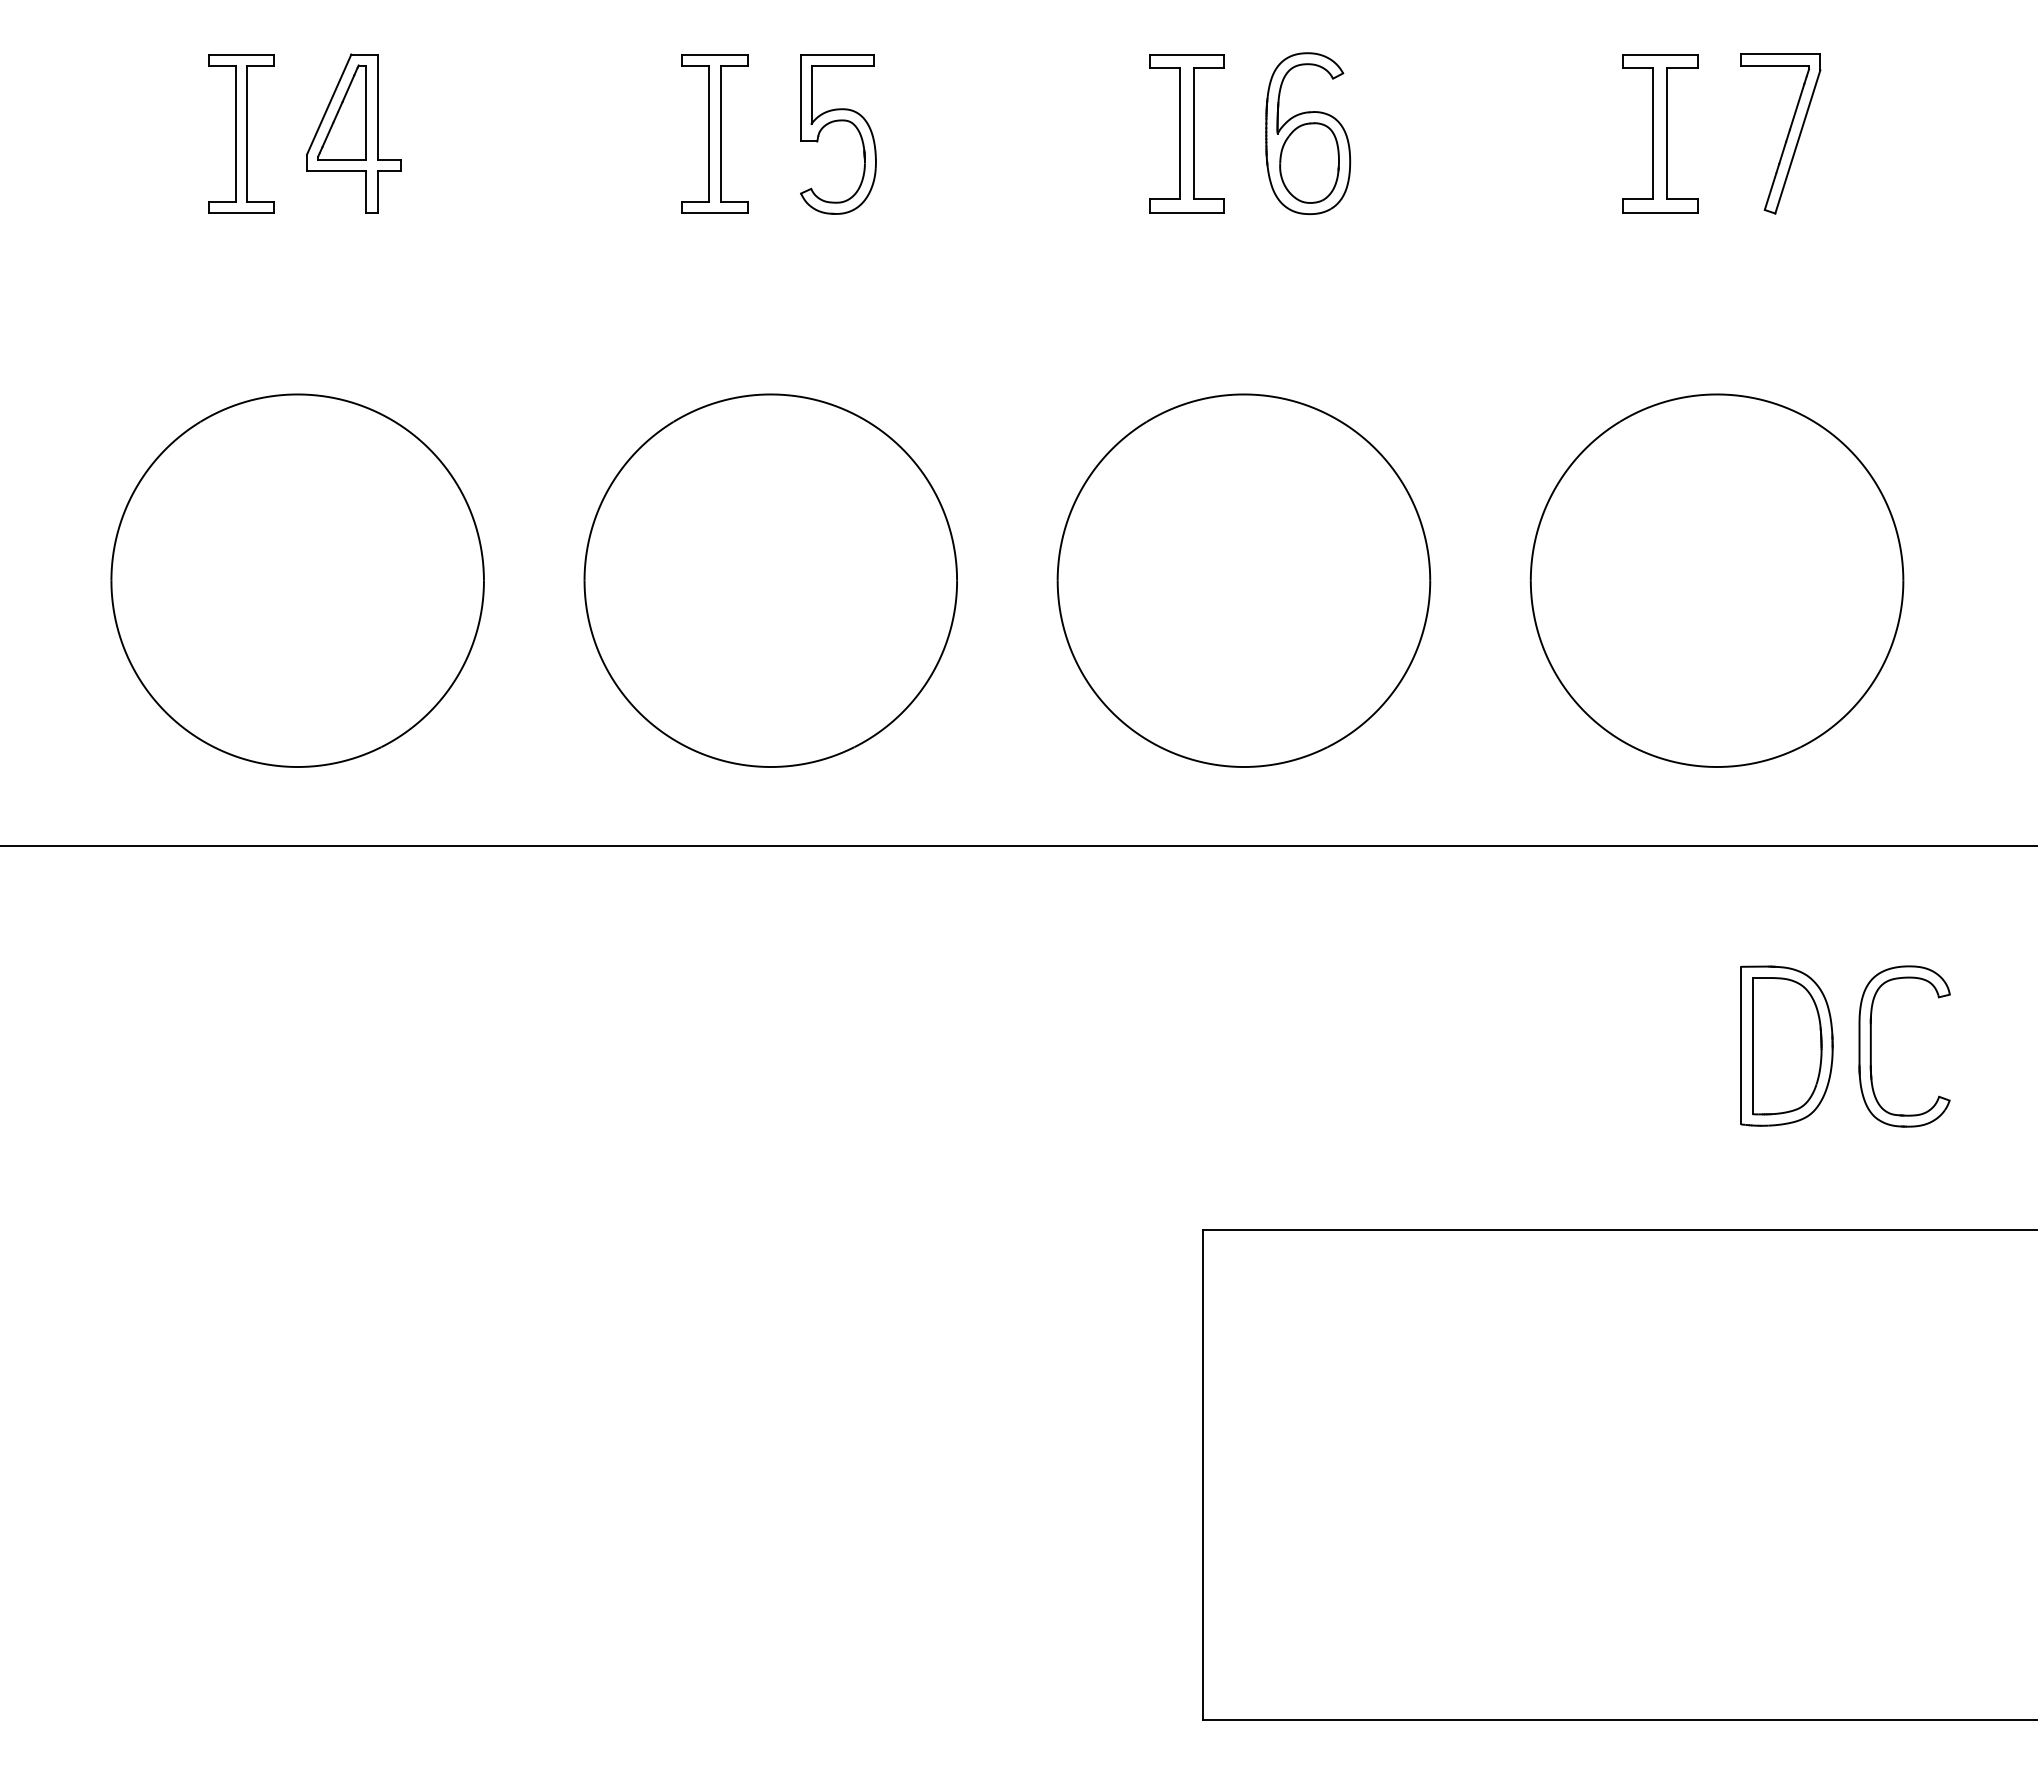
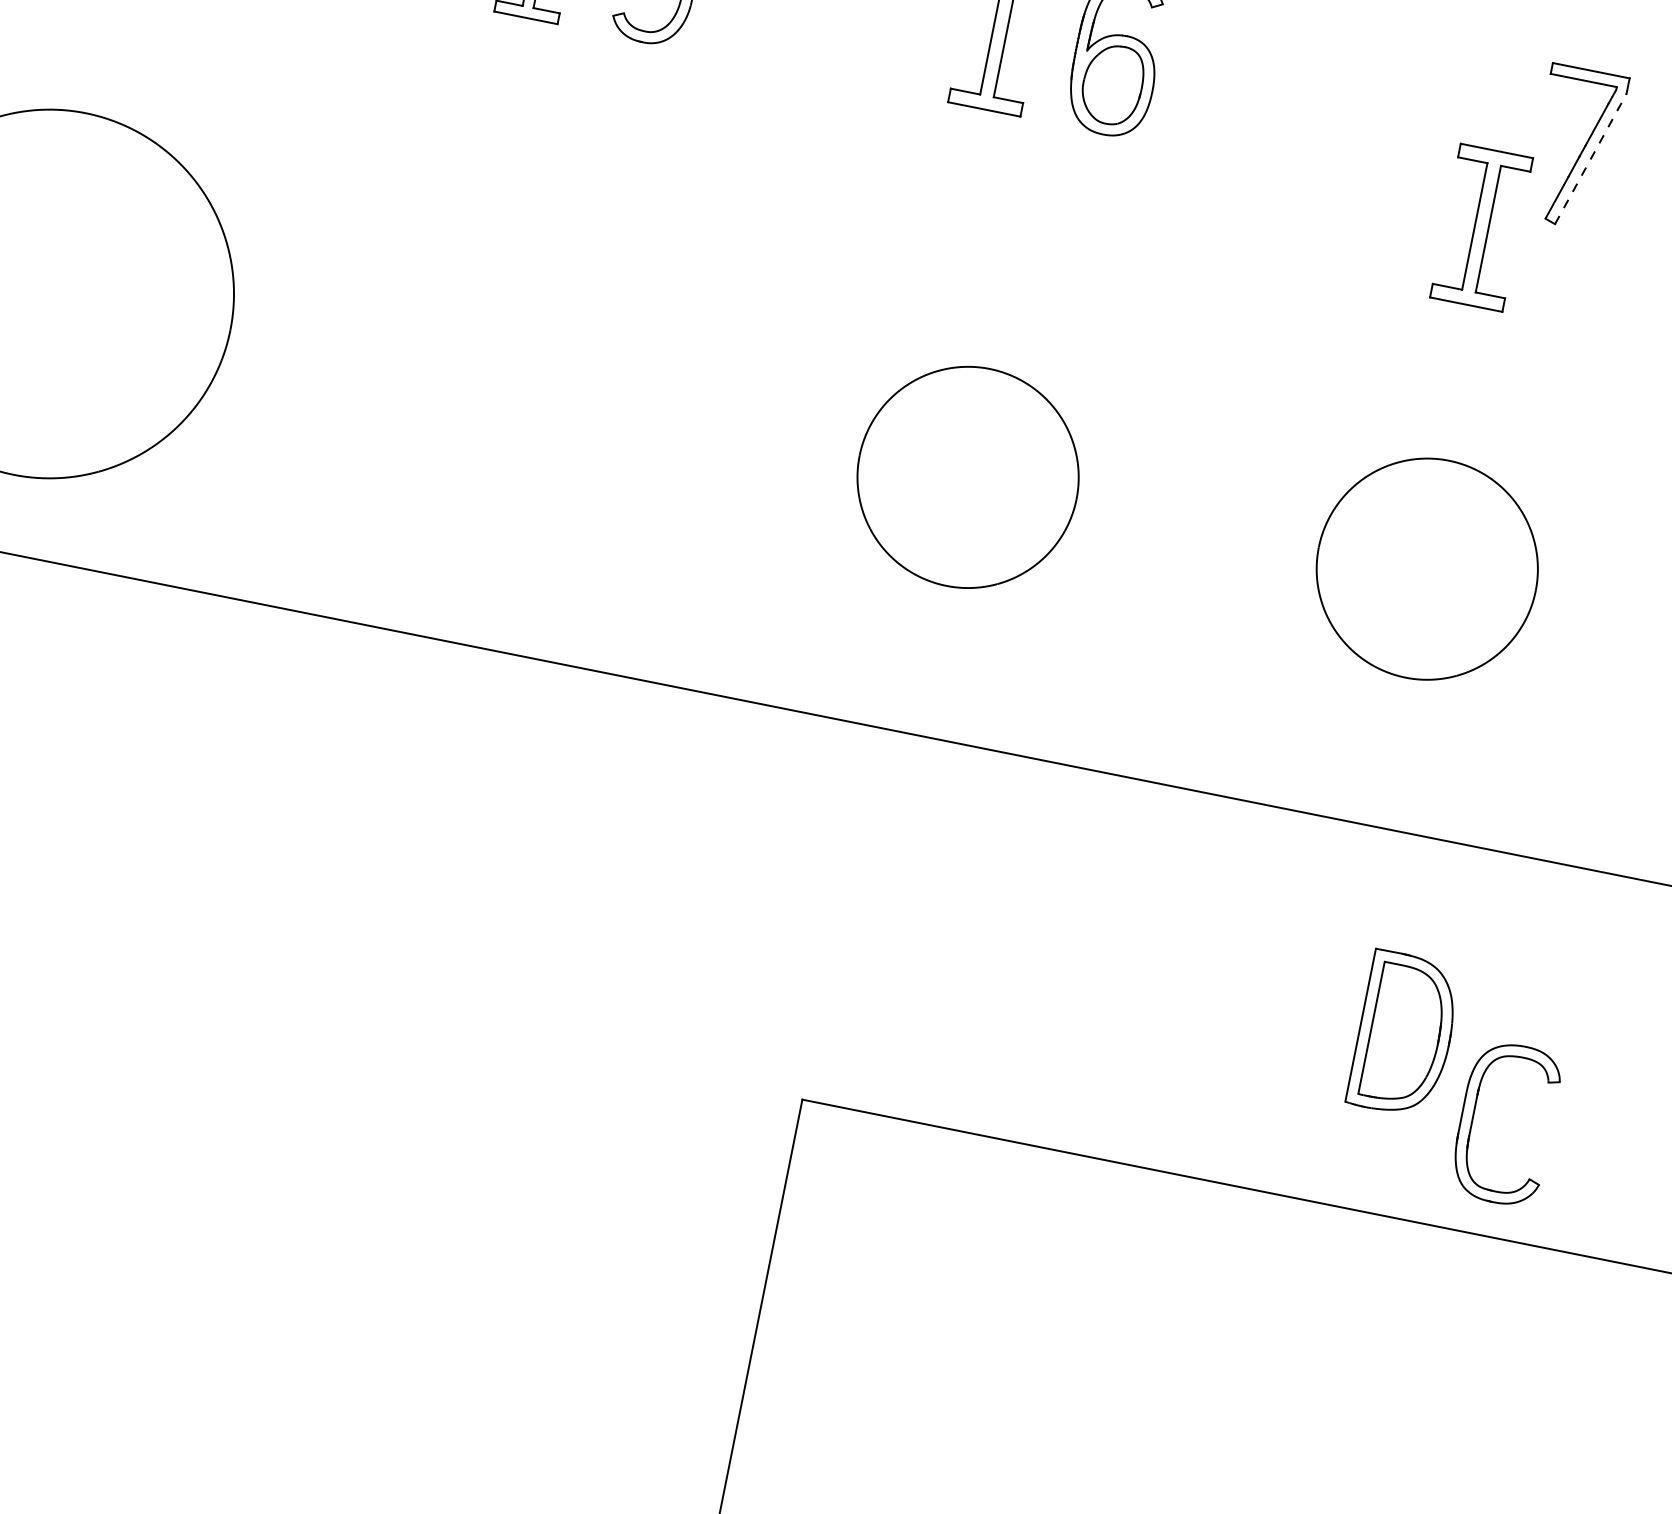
part: (1660, 133) -> (1481, 227), moved
line: (1797, 141) -> (1590, 158), solid -> dashed
part: (770, 580) -> (508, 385), removed
part: (1243, 580) -> (967, 477), size x0.6
part: (1716, 580) -> (1426, 568), size x0.6
part: (1871, 1046) -> (1473, 1117), moved

